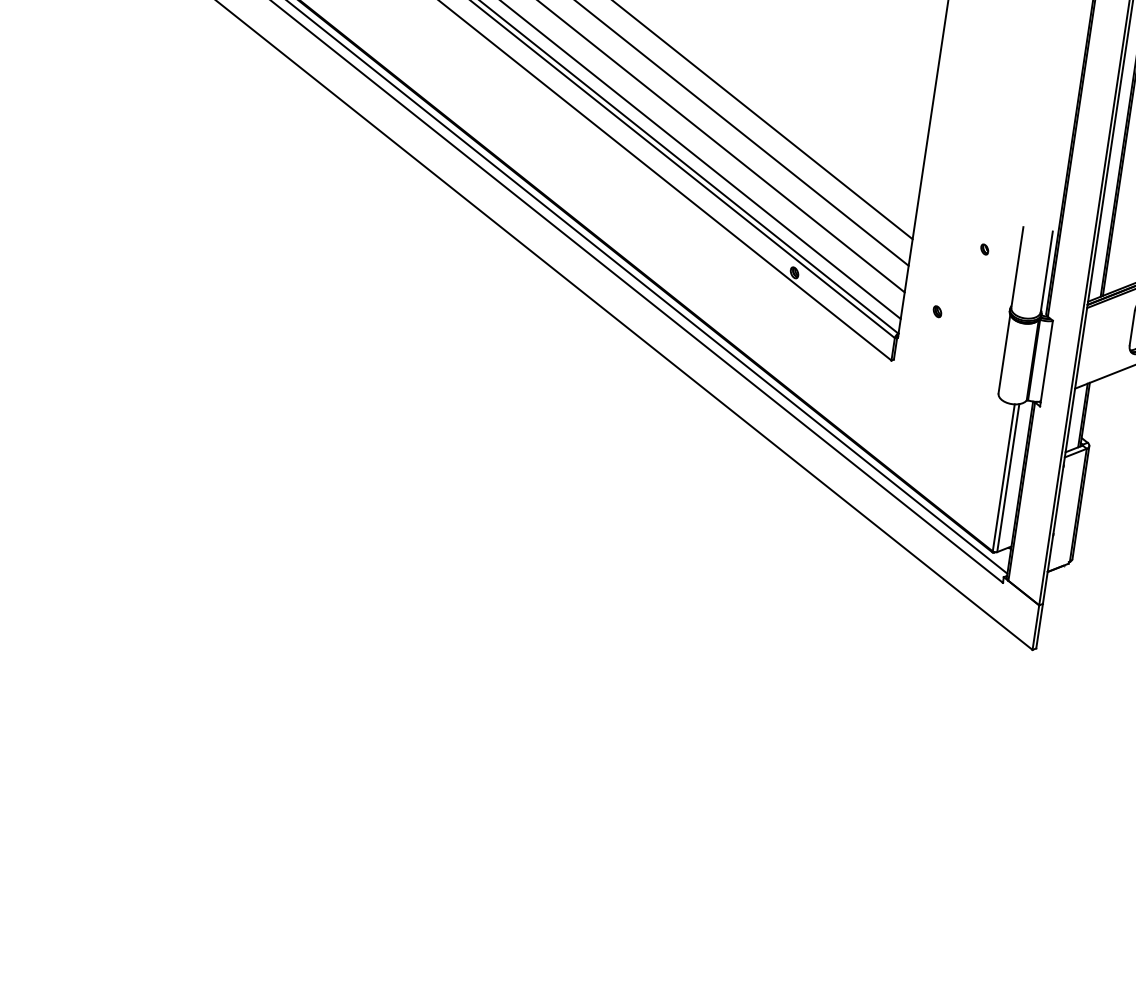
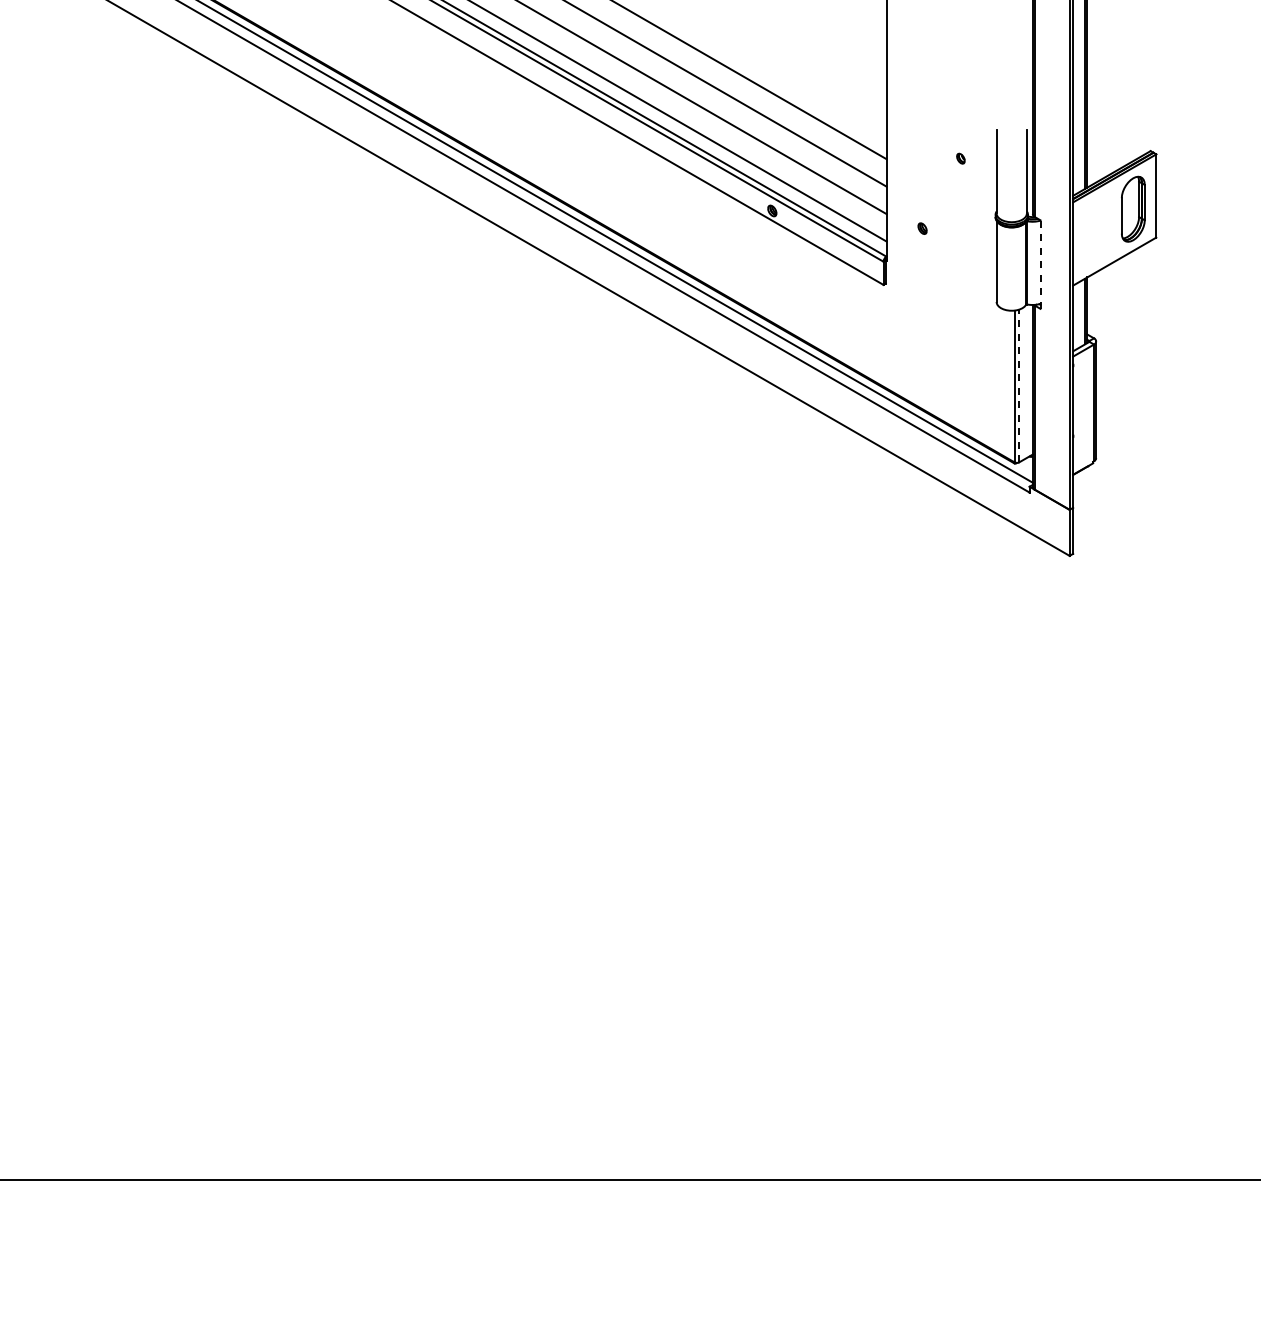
line: (1046, 363) -> (1040, 264), solid -> dashed
line: (1008, 477) -> (1019, 385), solid -> dashed

